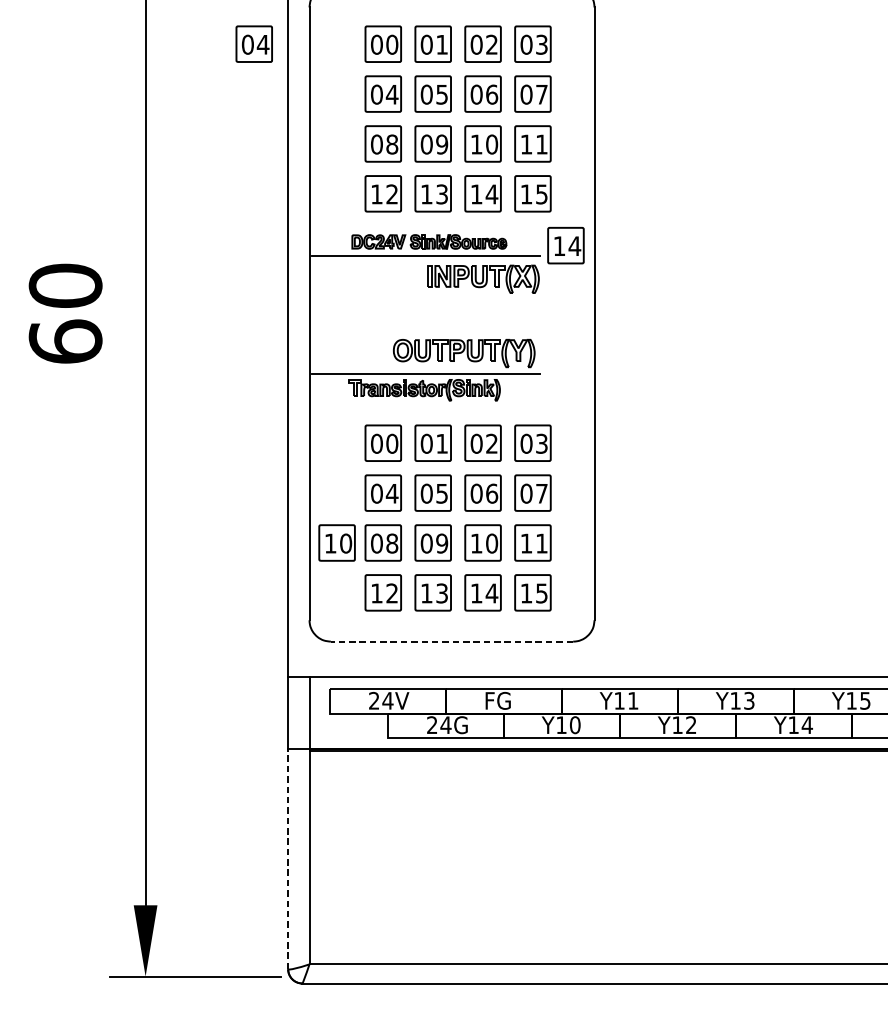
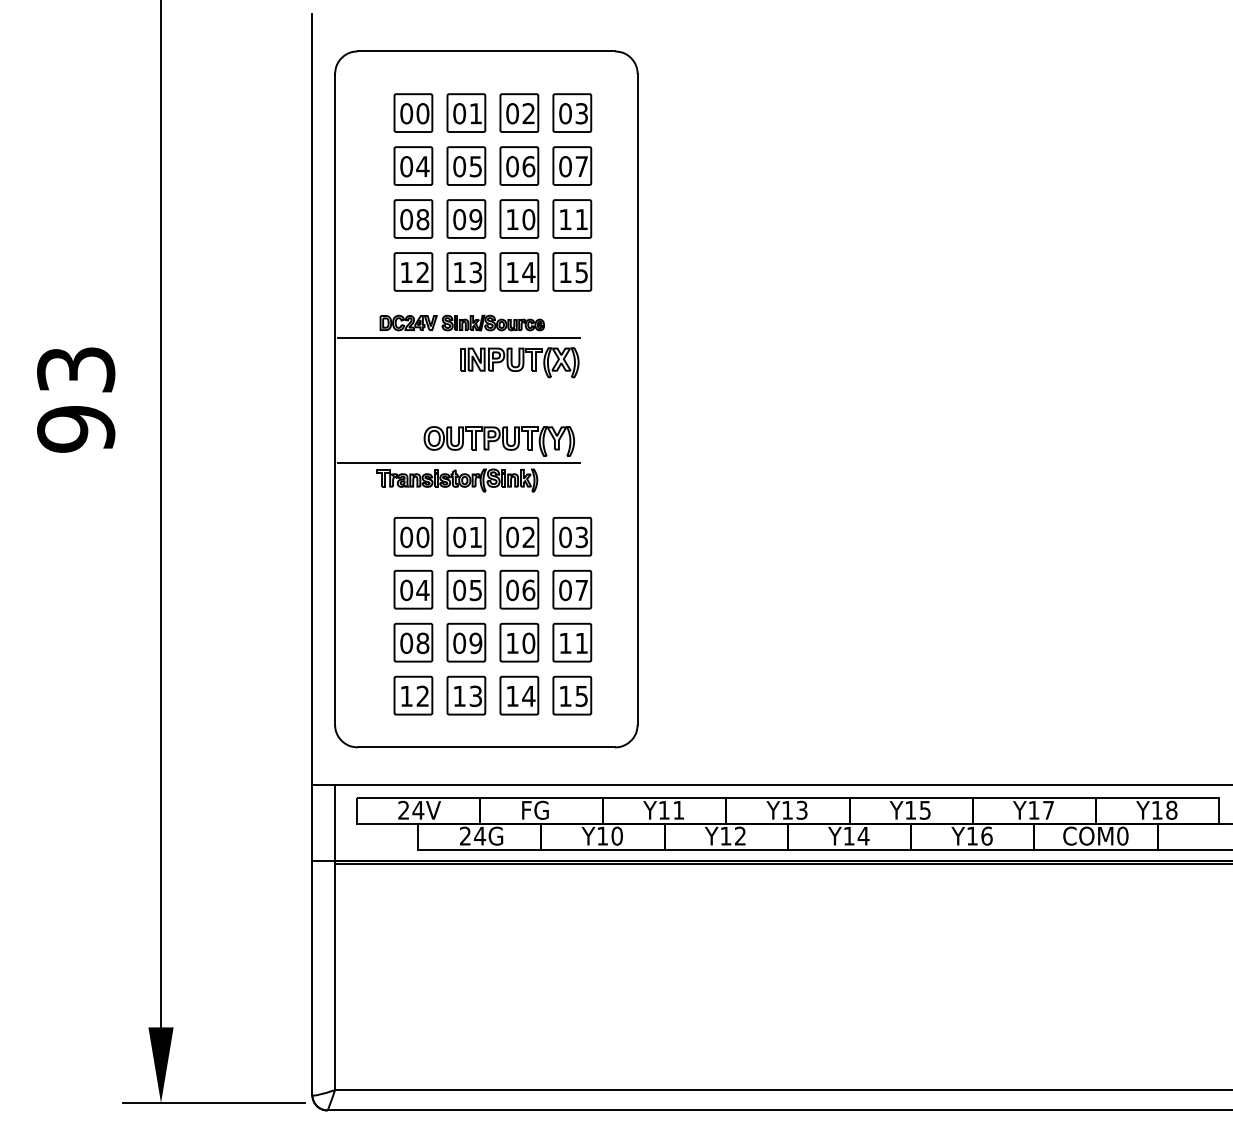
part: (254, 43) -> (276, 112), removed
part: (566, 245) -> (607, 326), removed
text: (65, 313) -> (76, 399), 60 -> 93
part: (337, 542) -> (364, 642), removed
line: (452, 641) -> (486, 747), dashed -> solid
line: (288, 858) -> (312, 977), dashed -> solid

